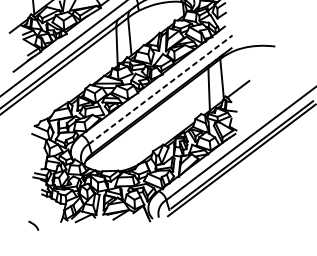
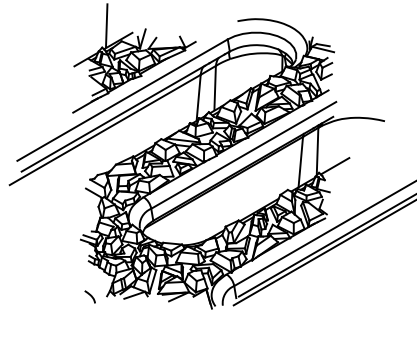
line: (160, 89) -> (243, 155), dashed -> solid
curve: (32, 224) -> (89, 295), moved

